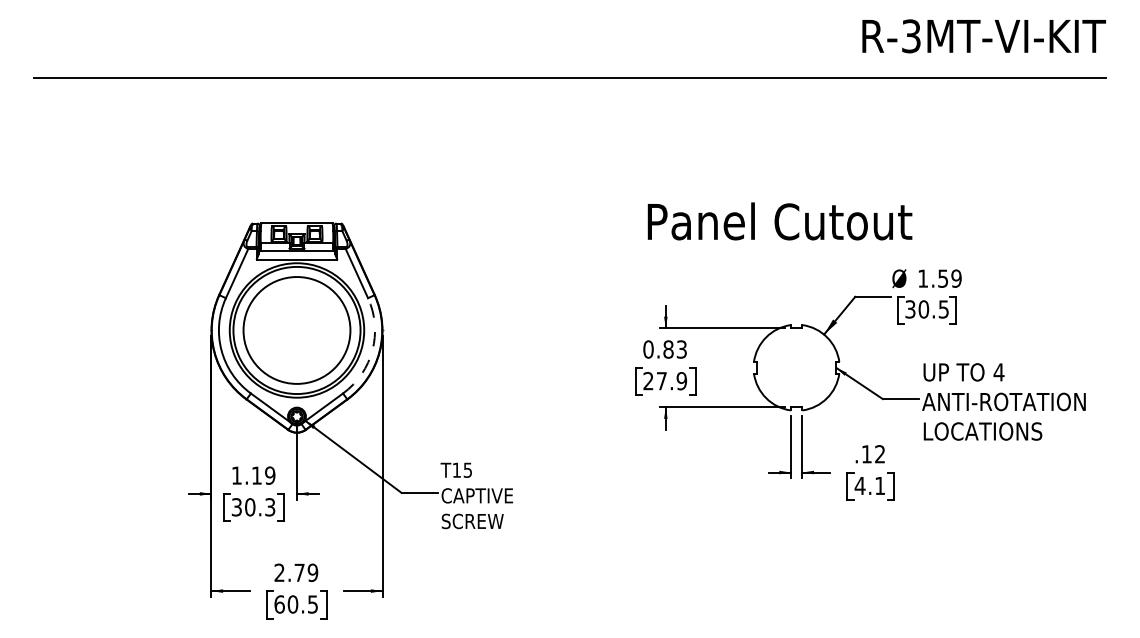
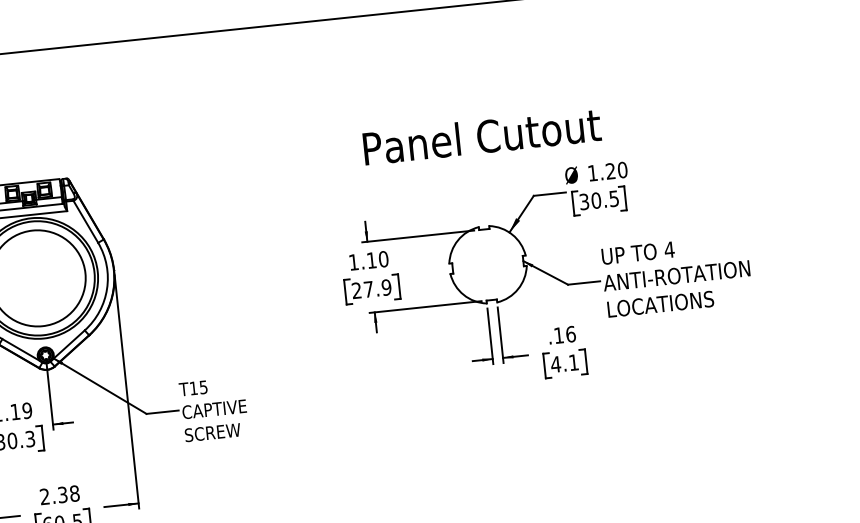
text: (779, 221) -> (481, 136), moved
text: (949, 278) -> (616, 170), 1.59 -> 1.20
text: (665, 349) -> (369, 260), 0.83 -> 1.10
arc: (372, 350) -> (107, 289), dashed -> solid
text: (880, 454) -> (571, 334), .12 -> .16
text: (306, 572) -> (68, 493), 2.79 -> 2.38

